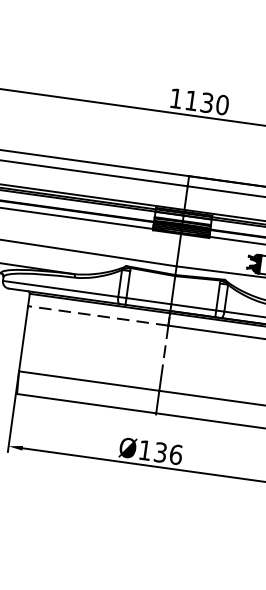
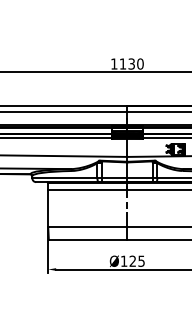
line: (97, 316) -> (87, 190), dashed -> solid
text: (169, 452) -> (137, 260), Ø136 -> Ø125

